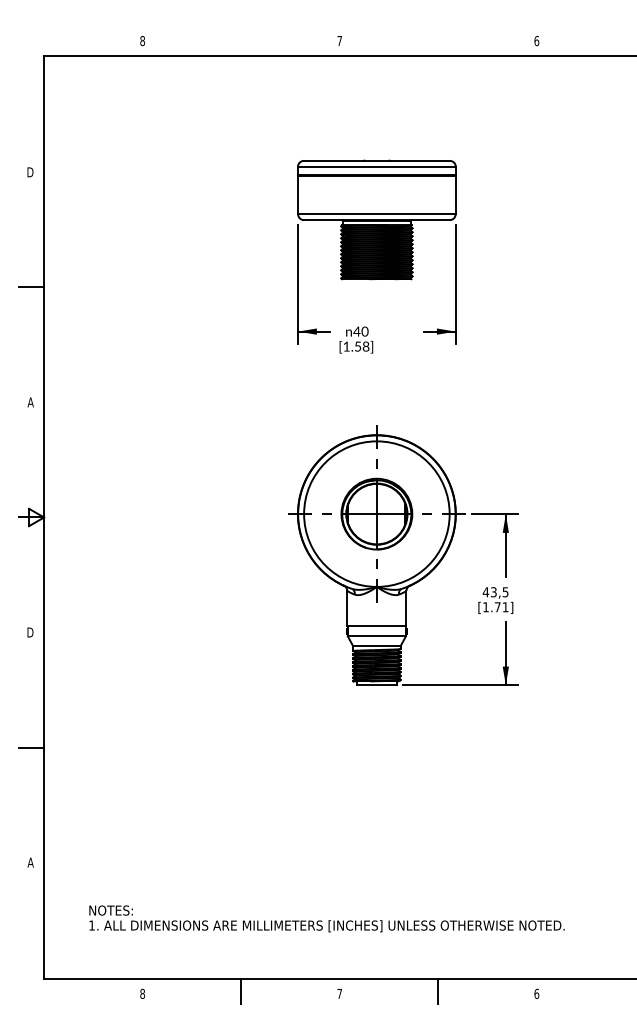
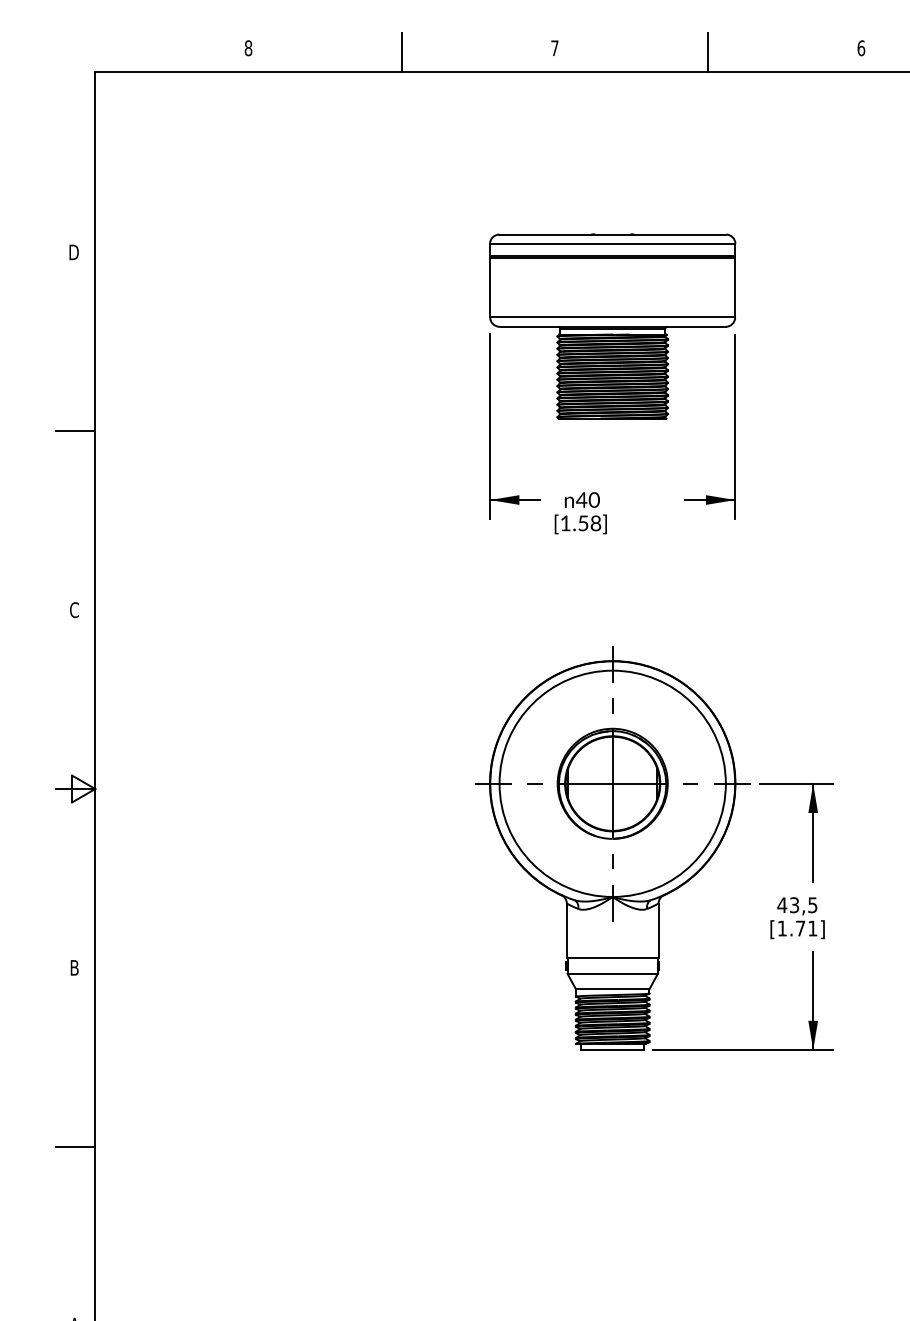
line: (241, 43) -> (402, 52), added
line: (438, 43) -> (708, 52), added
text: (30, 402) -> (74, 610), A -> C
text: (30, 632) -> (74, 967), D -> B

